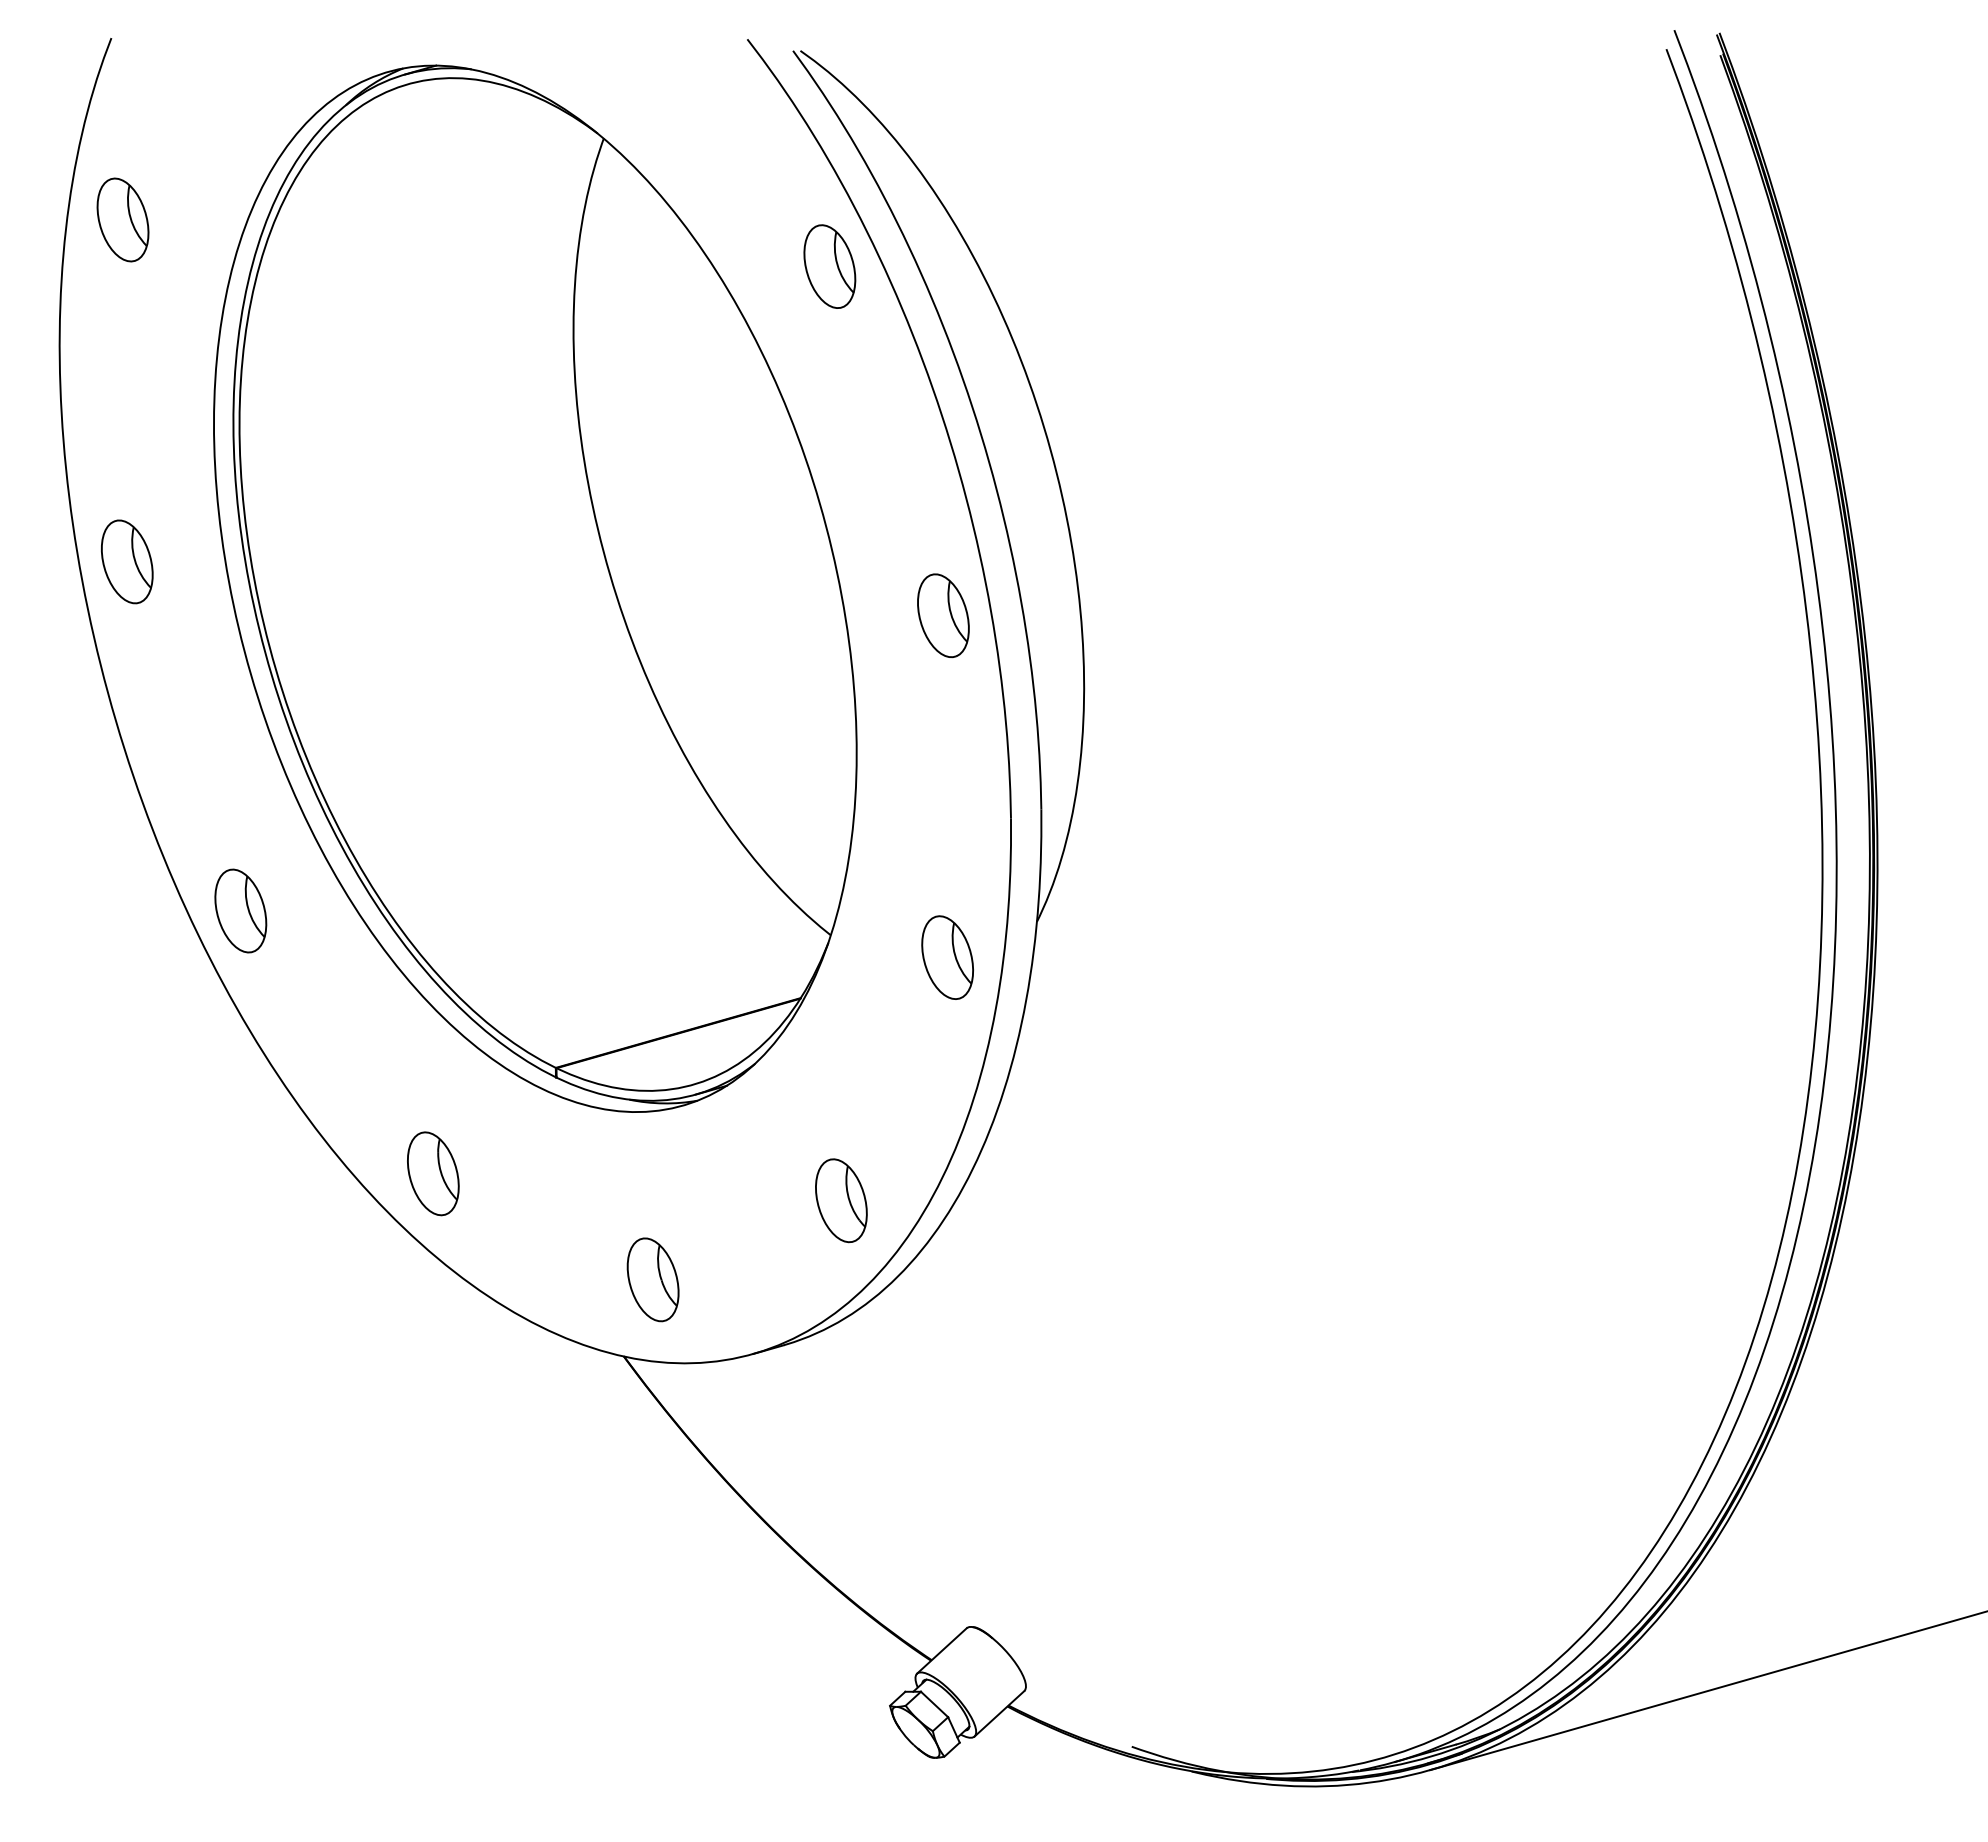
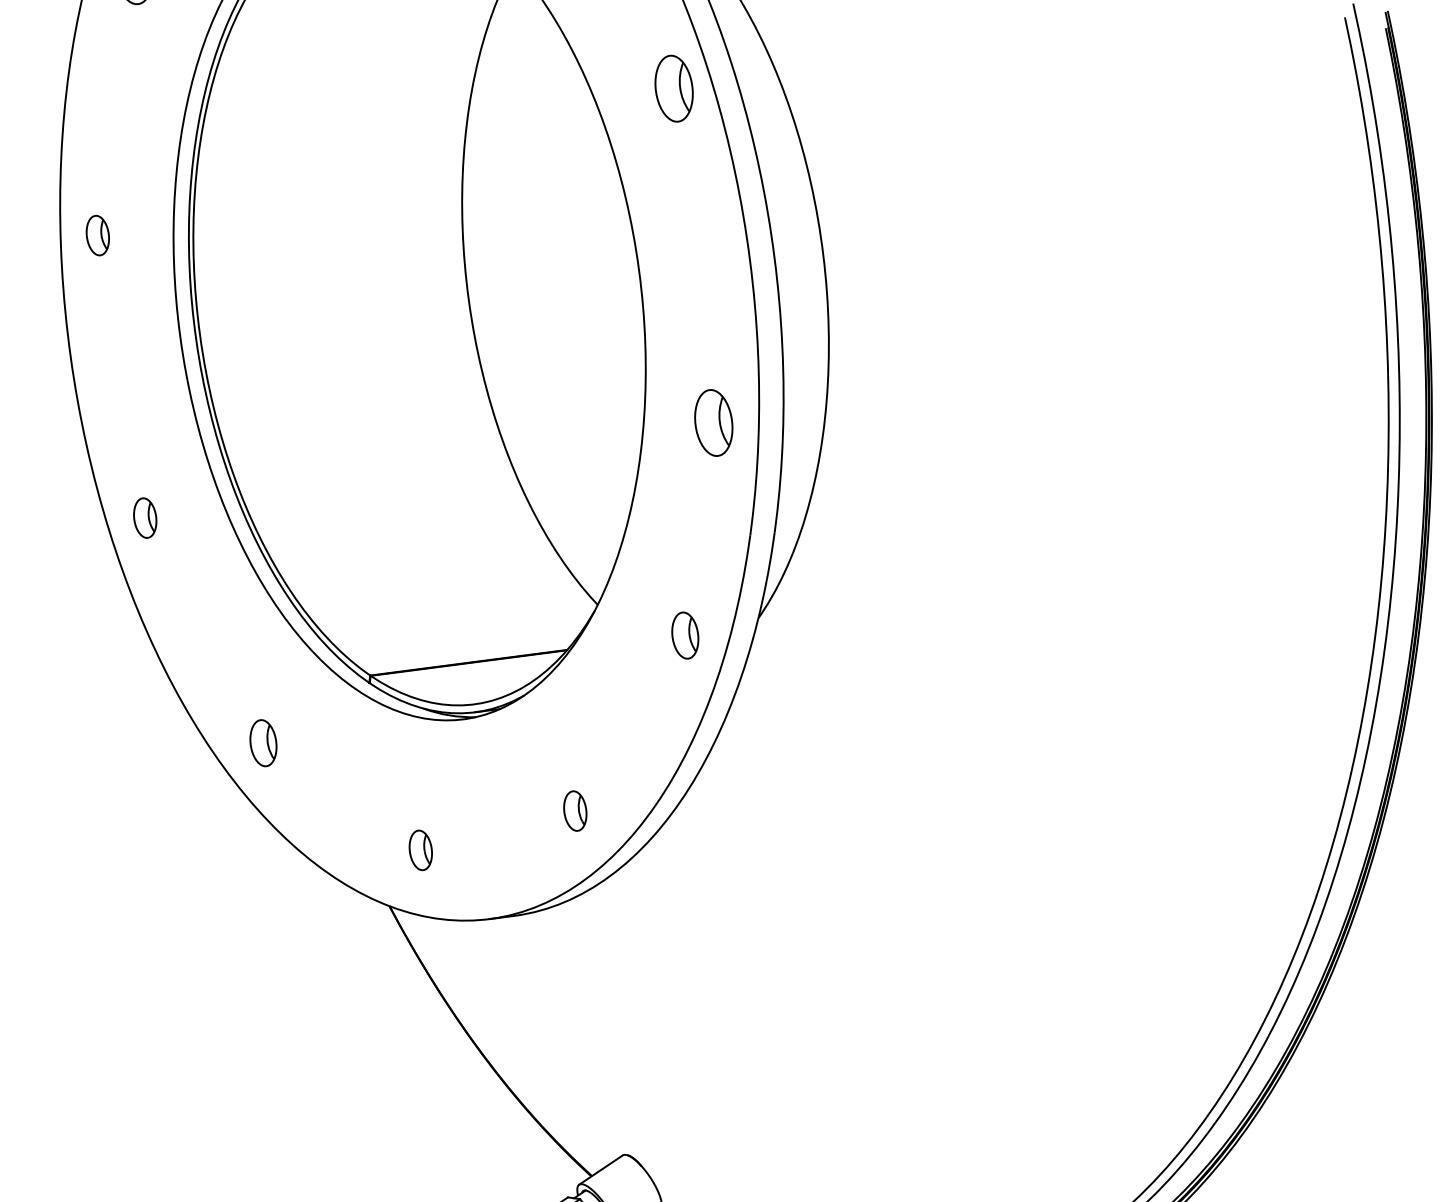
part: (127, 561) -> (98, 235), size x0.6
part: (943, 615) -> (713, 422), moved
part: (240, 910) -> (144, 517), size x0.6
part: (947, 957) -> (685, 635), size x0.7
part: (433, 1173) -> (263, 742), size x0.7
part: (841, 1200) -> (575, 810), size x0.6
part: (652, 1279) -> (420, 850), size x0.6

